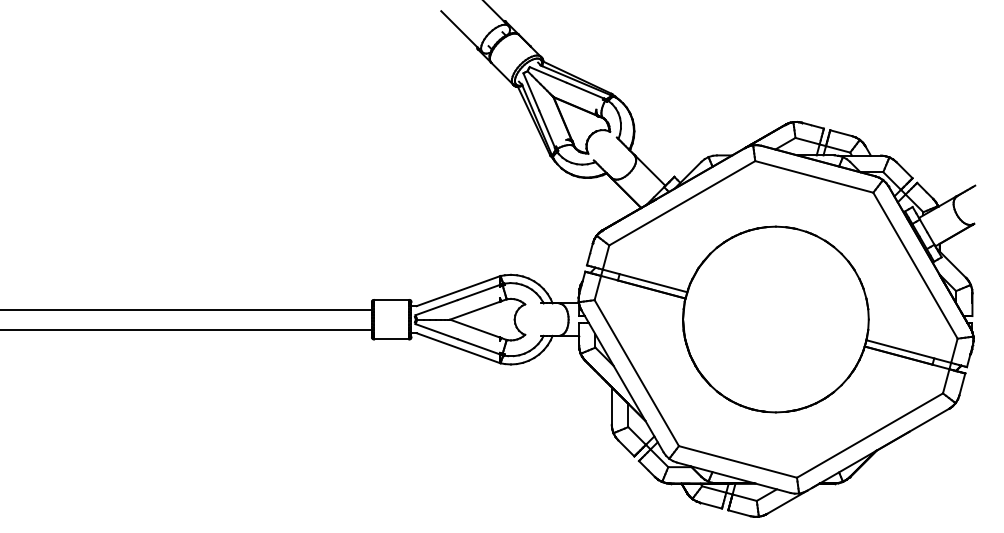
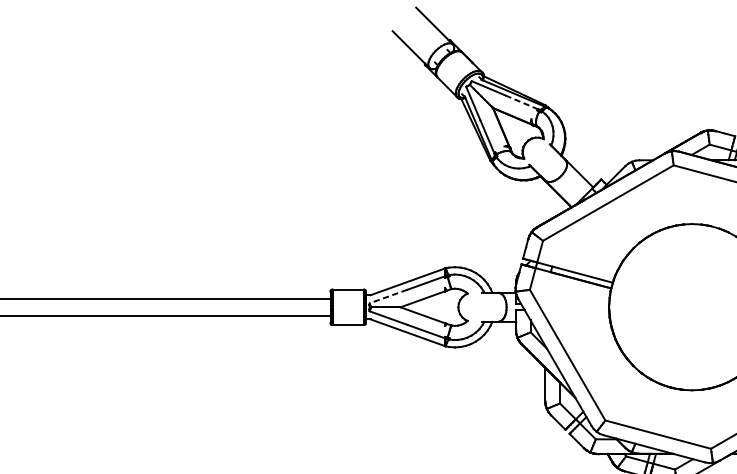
line: (585, 90) -> (521, 102), solid -> dashed
line: (436, 307) -> (388, 296), solid -> dashed

